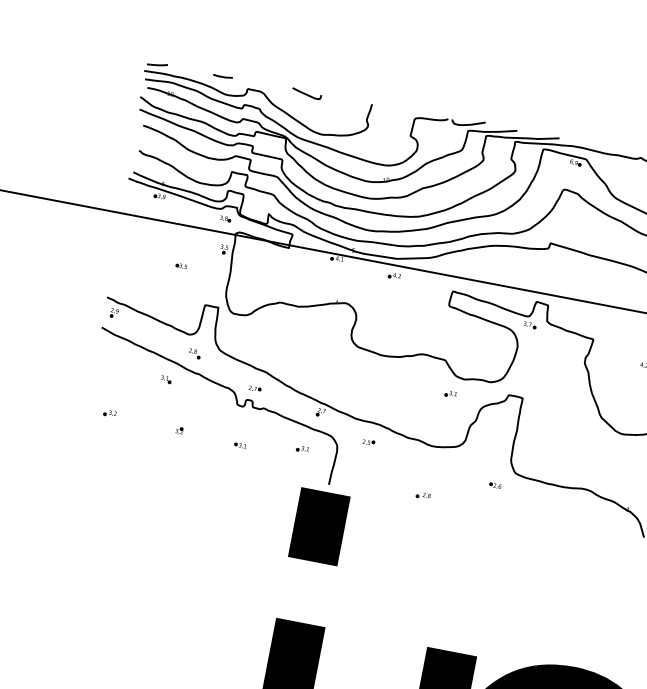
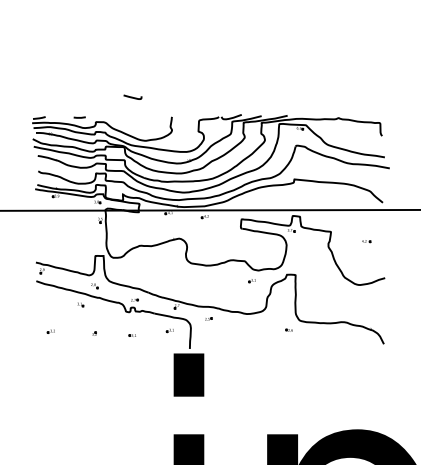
curve: (306, 92) -> (132, 96), moved
part: (180, 266) -> (76, 235), removed
part: (421, 495) -> (246, 344), removed

